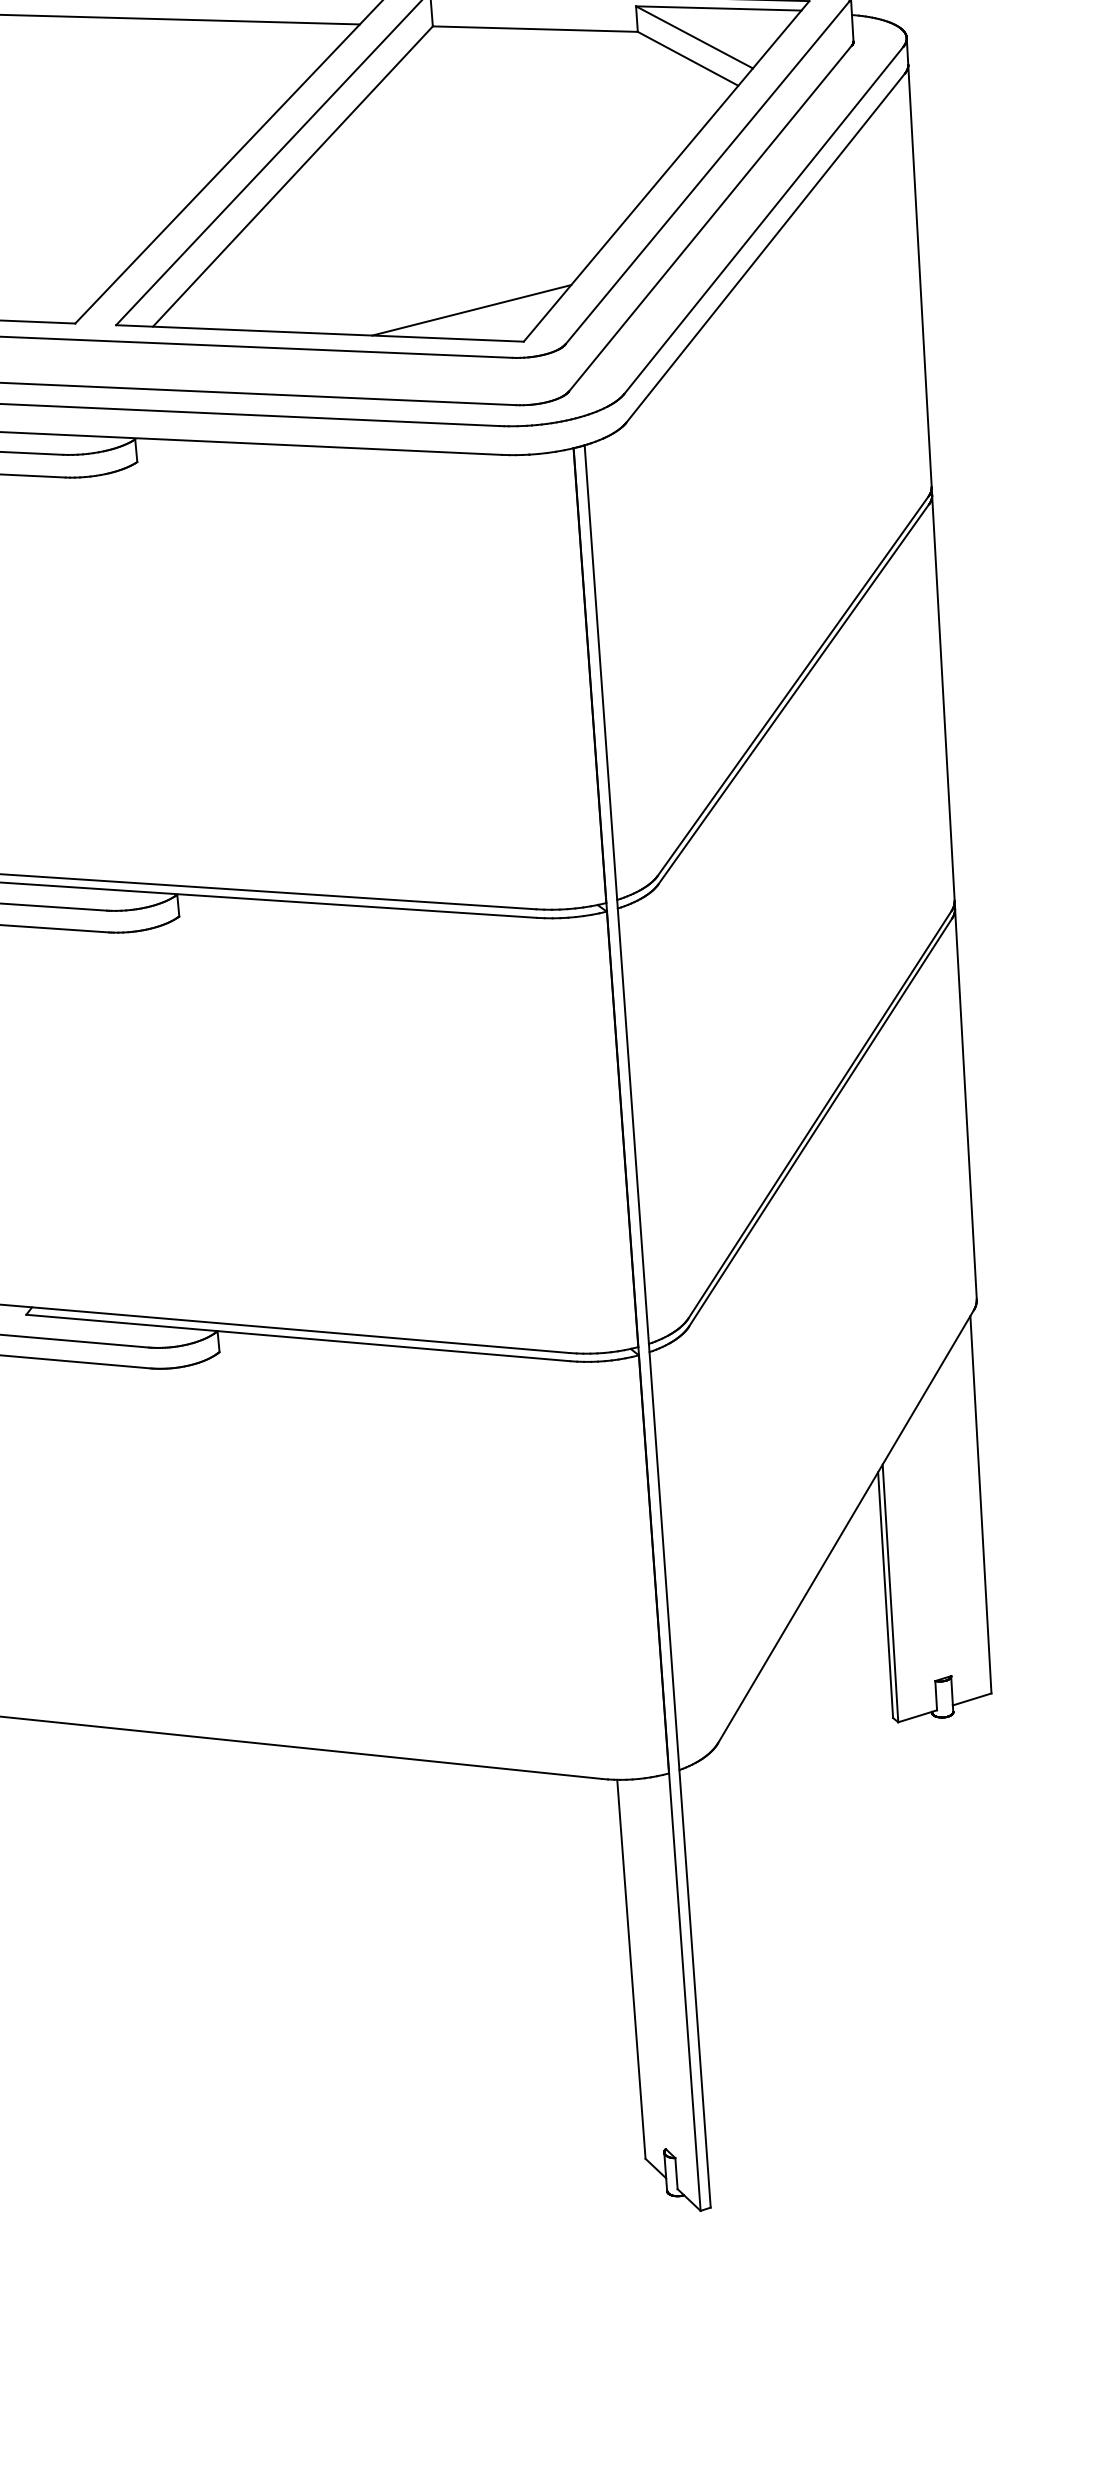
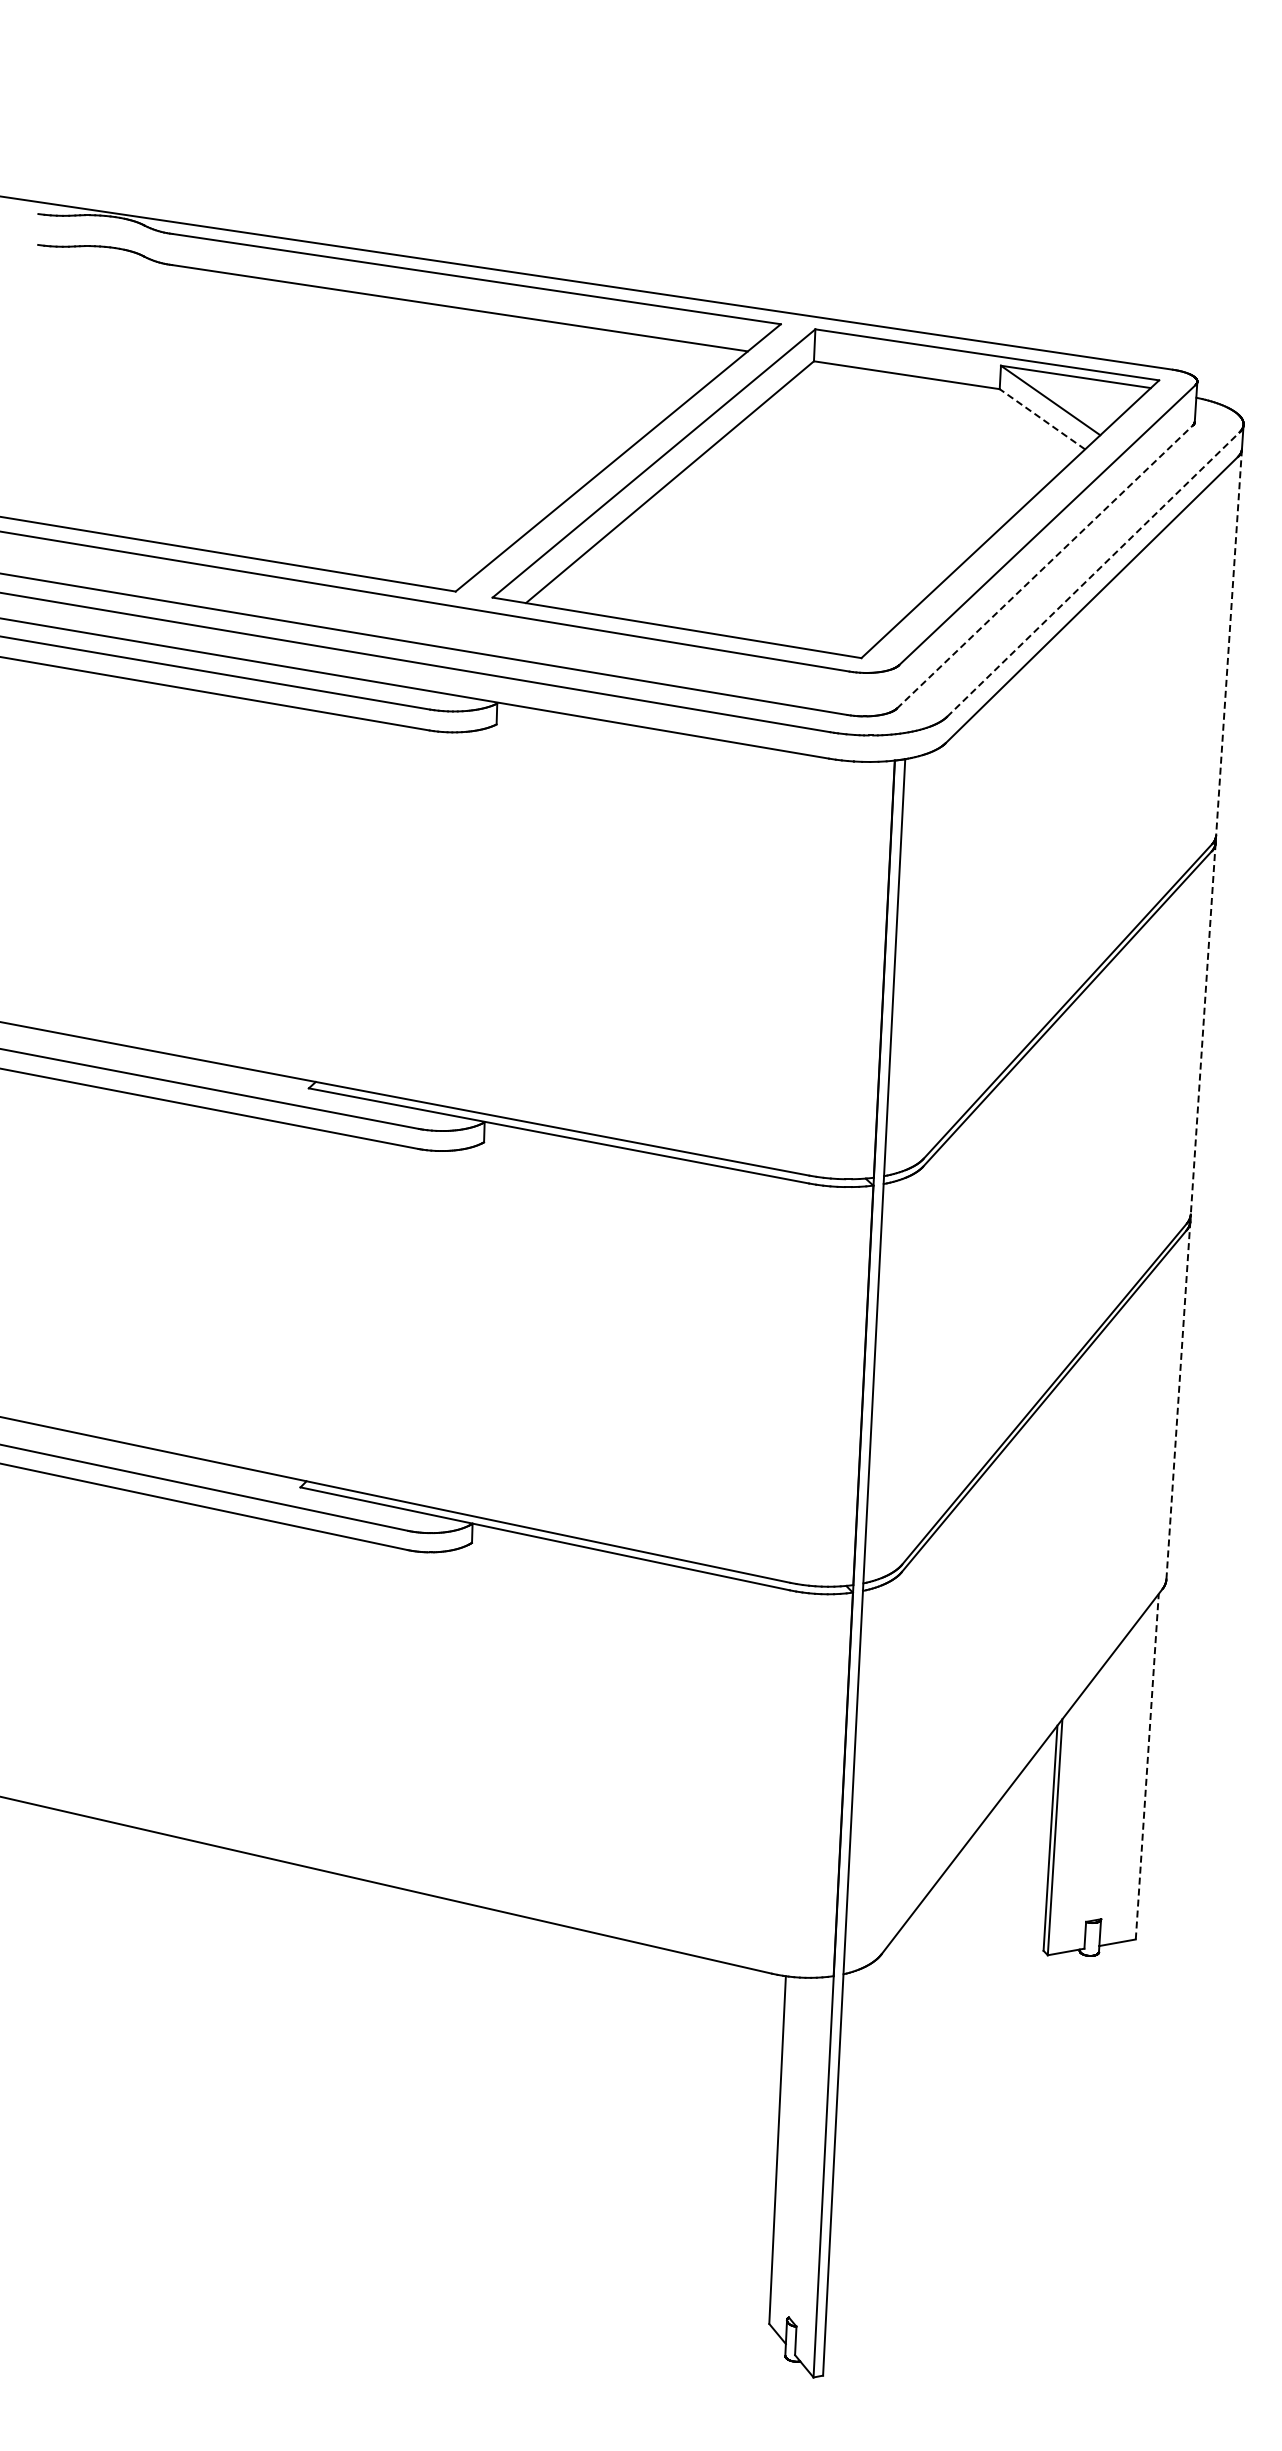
line: (688, 59) -> (1042, 419), solid -> dashed
line: (710, 217) -> (1045, 566), solid -> dashed
line: (764, 220) -> (1093, 574), solid -> dashed
line: (920, 275) -> (1229, 642), solid -> dashed
line: (471, 310) -> (817, 623), removed
line: (943, 698) -> (1203, 1029), solid -> dashed
line: (965, 1102) -> (1178, 1399), solid -> dashed
line: (981, 1504) -> (1147, 1766), solid -> dashed

